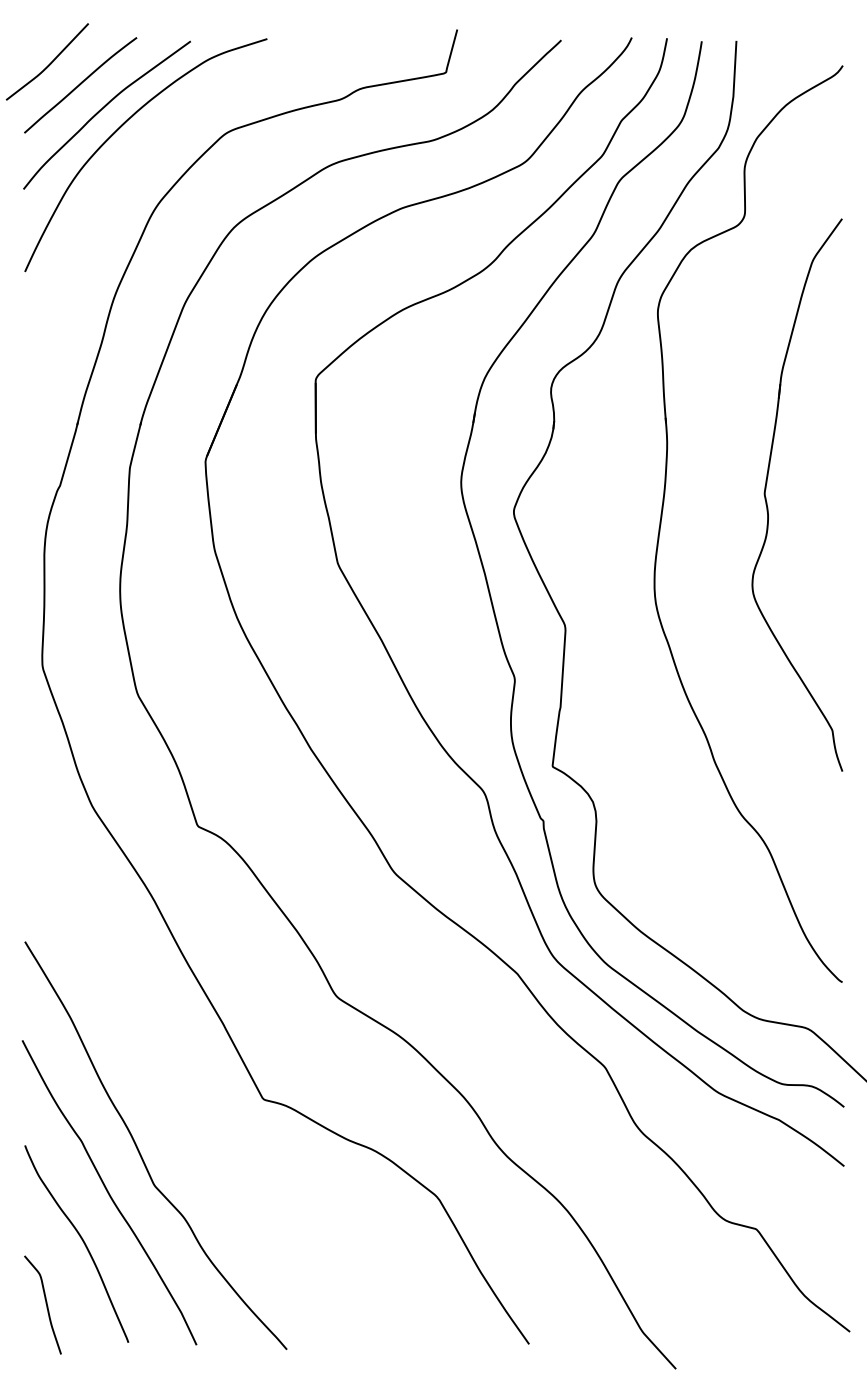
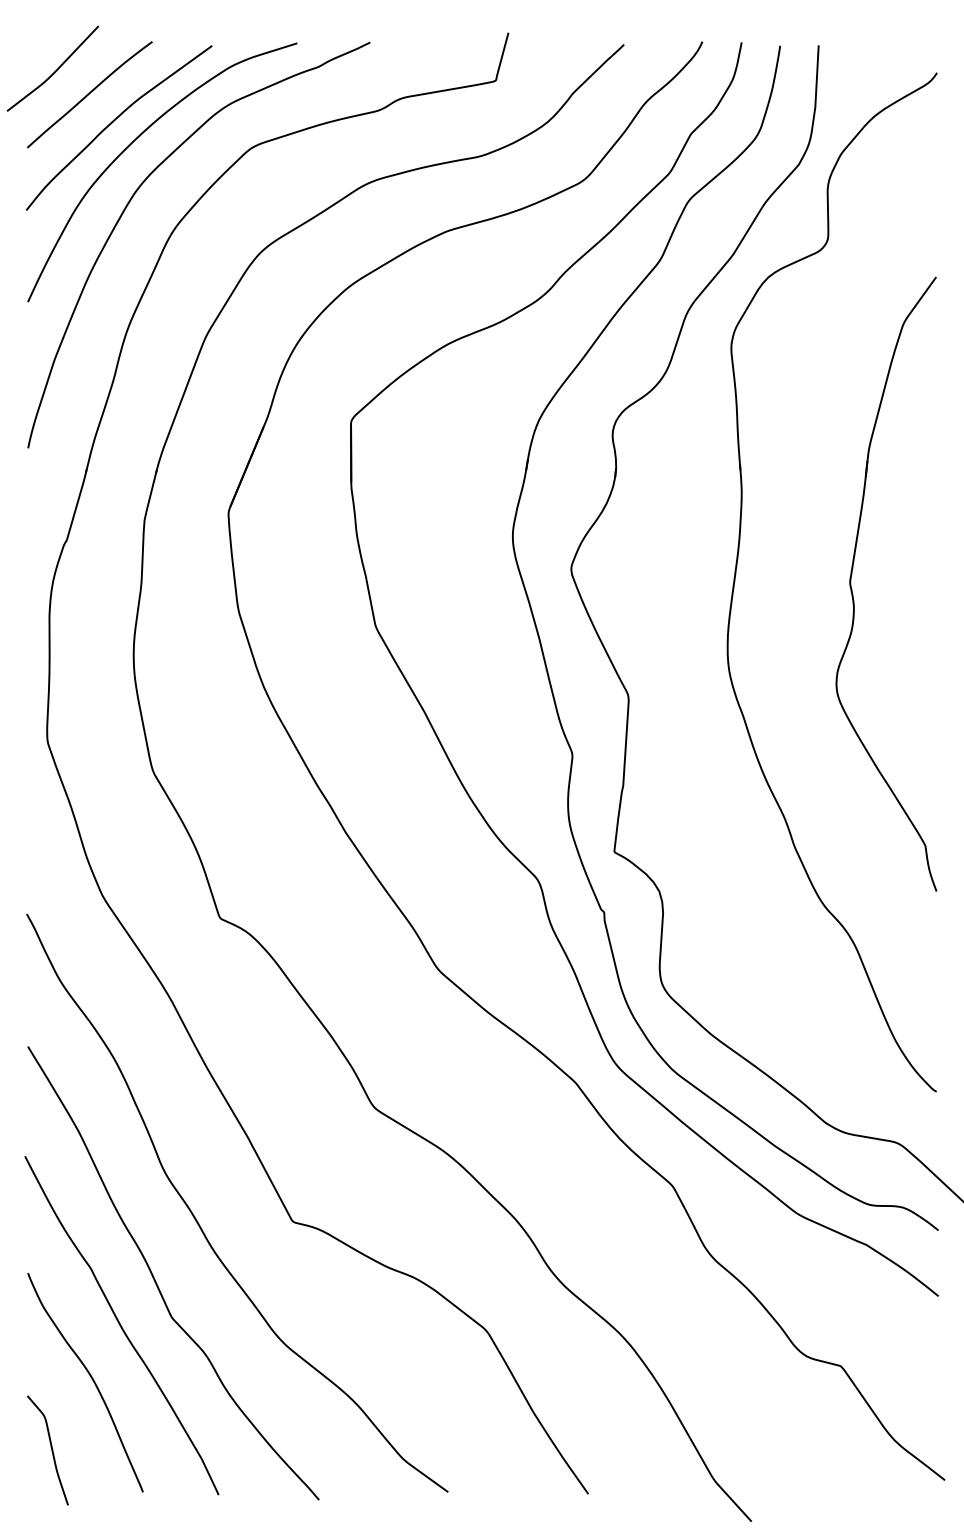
curve: (115, 184) -> (128, 205), added
part: (766, 498) -> (852, 588), moved
curve: (179, 1100) -> (199, 1223), added

